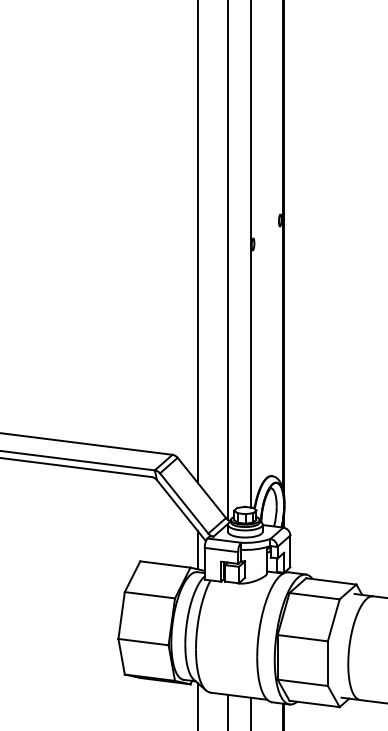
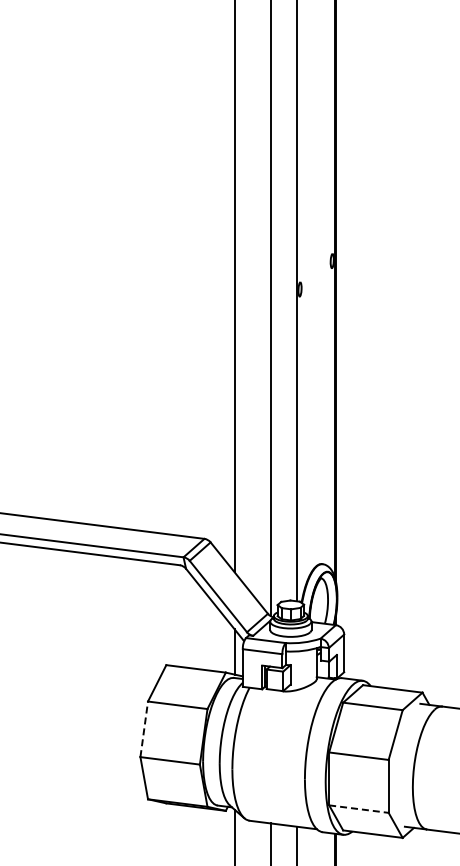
line: (121, 614) -> (144, 728), solid -> dashed
line: (302, 683) -> (358, 809), solid -> dashed

